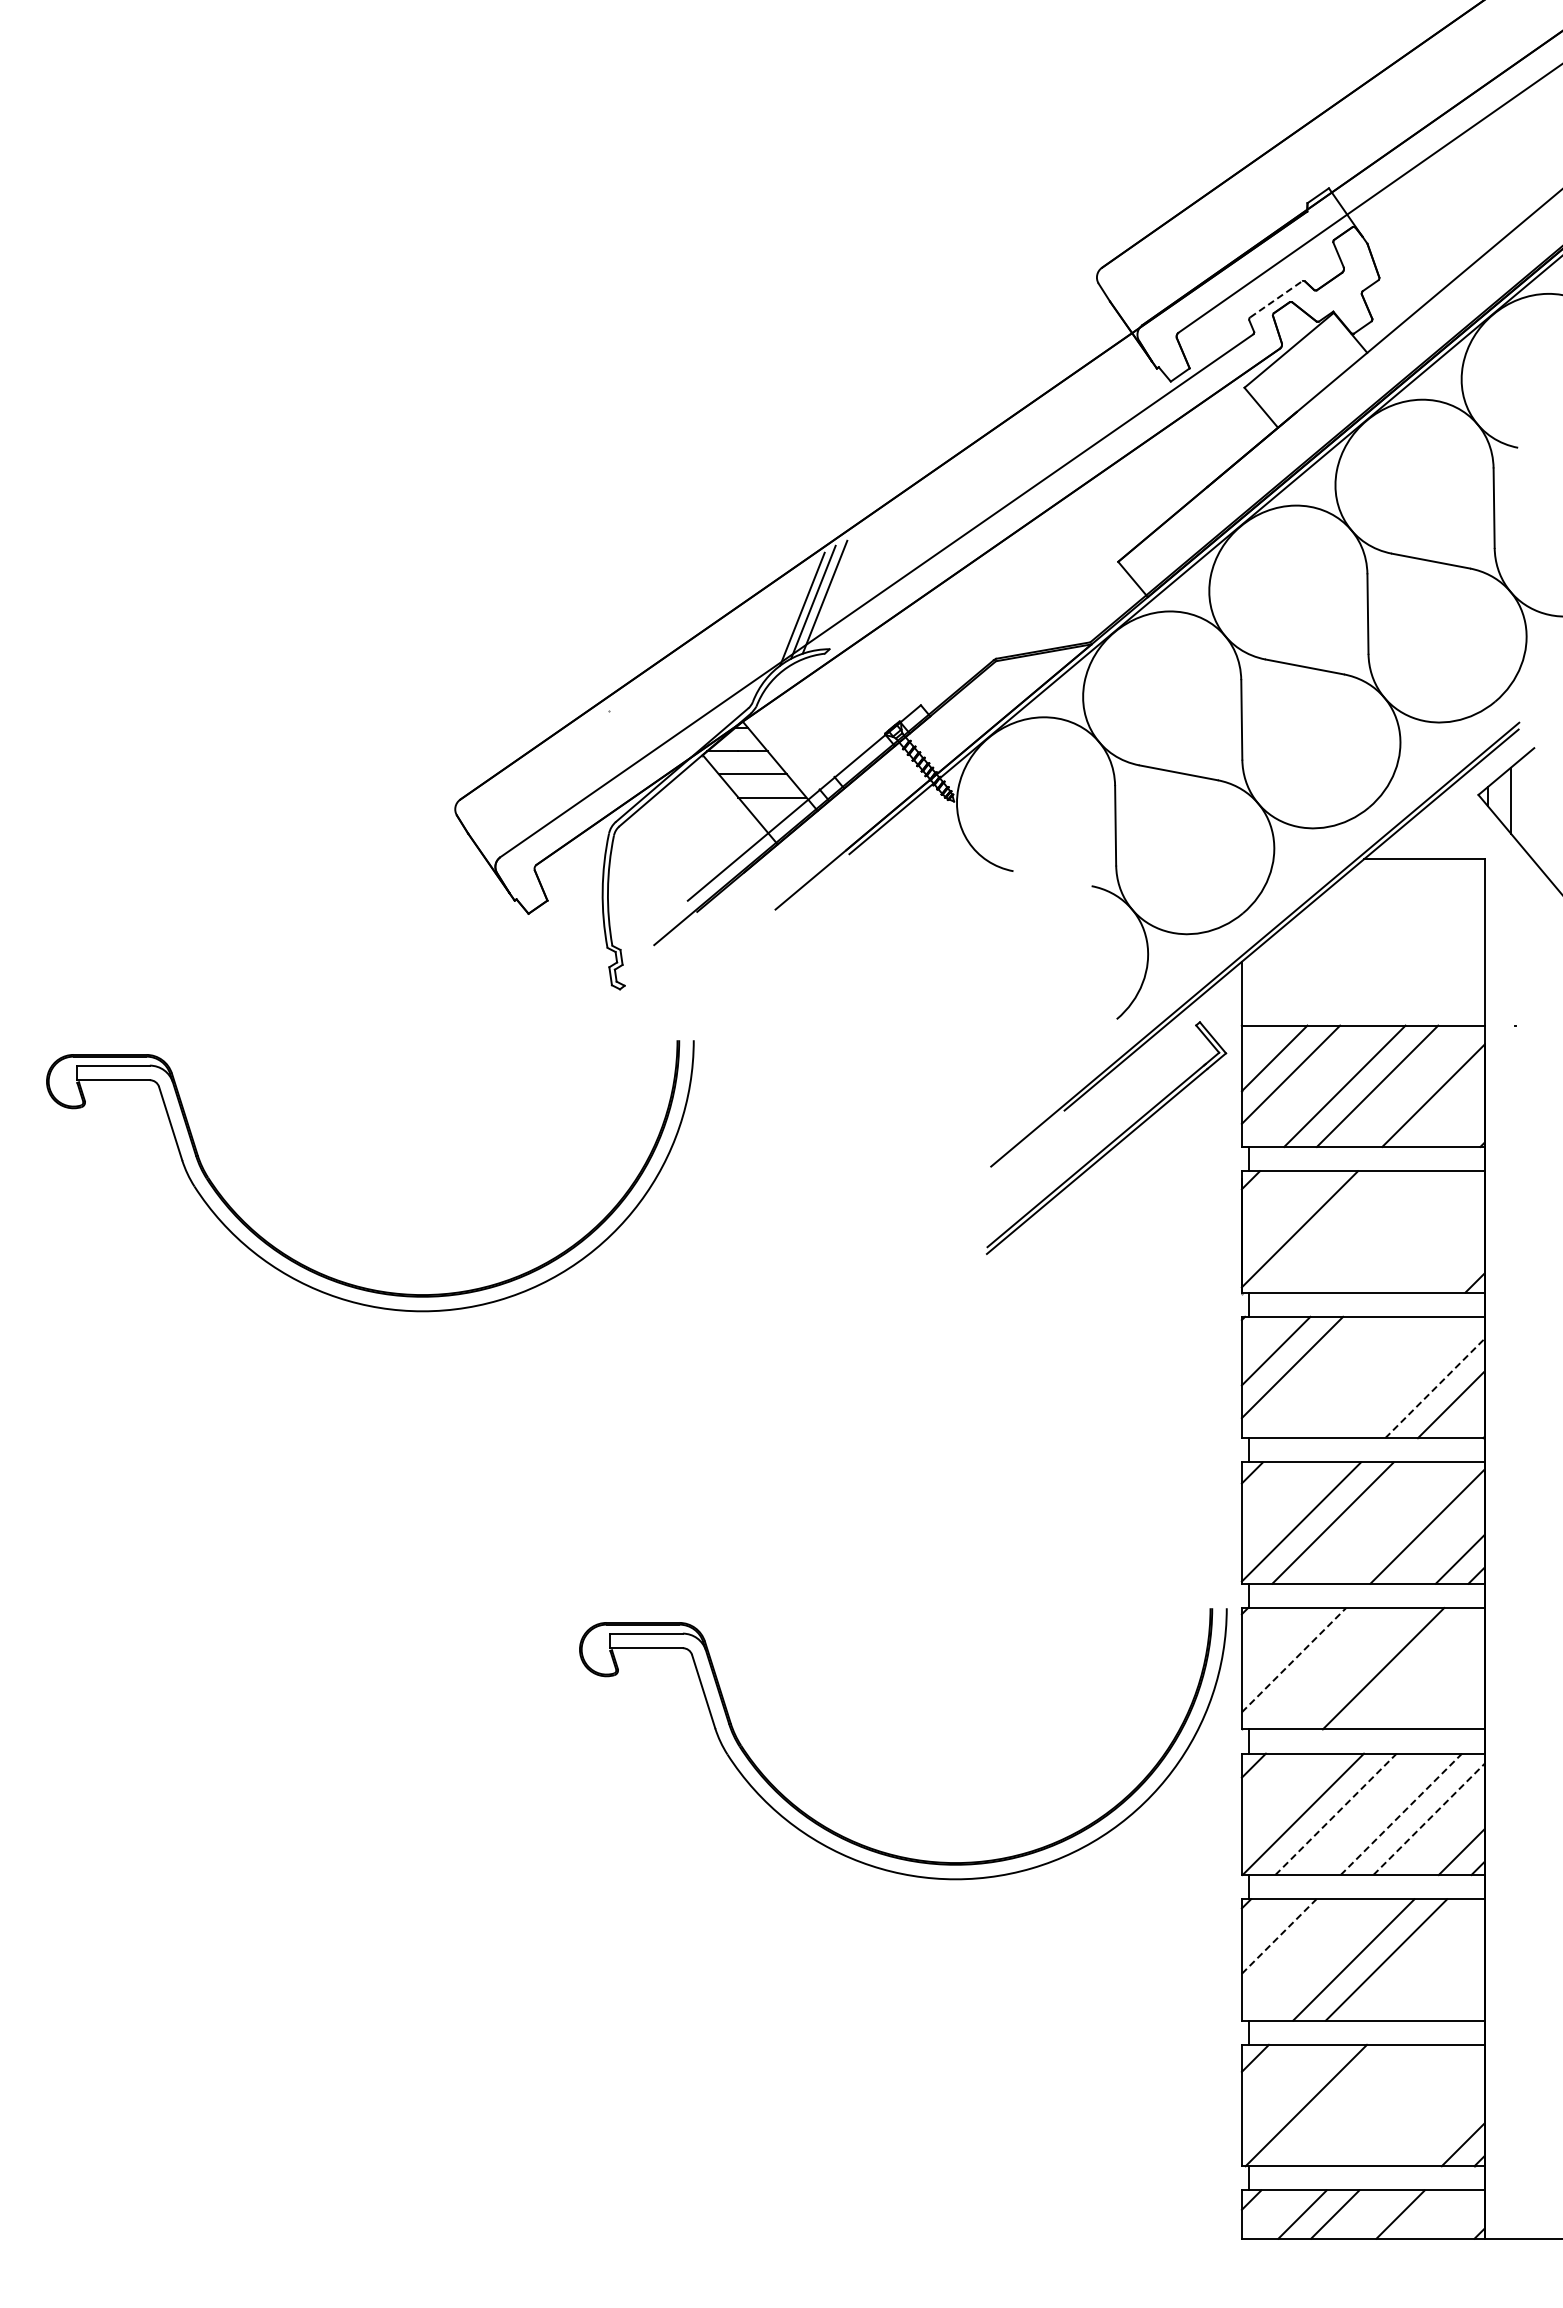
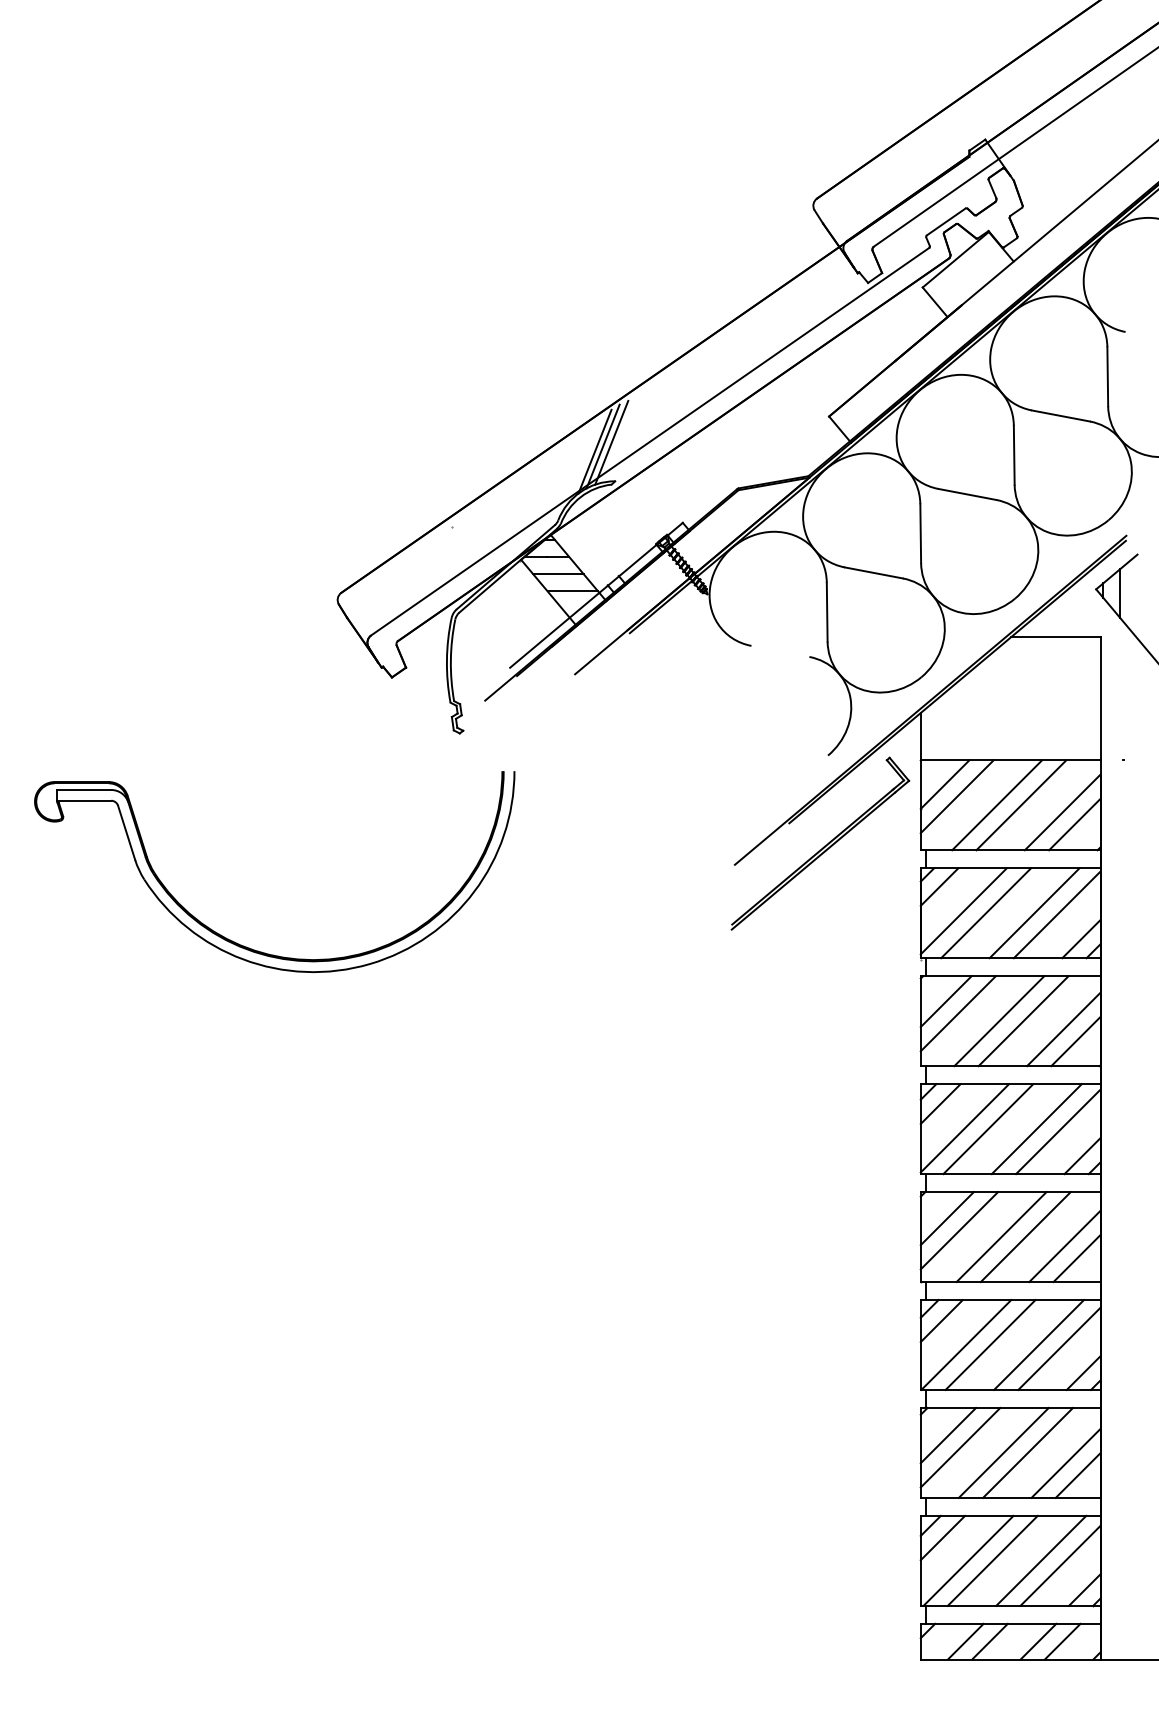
line: (1276, 299) -> (946, 222), dashed -> solid
line: (1449, 1111) -> (1074, 823), added
line: (1266, 1196) -> (939, 887), added
line: (1329, 1231) -> (985, 912), added
line: (1395, 1231) -> (1034, 912), added
line: (1425, 1233) -> (1056, 914), added
line: (1458, 1266) -> (1081, 938), added
line: (1347, 1377) -> (999, 1021), added
line: (1380, 1377) -> (1023, 1021), added
line: (1435, 1388) -> (1064, 1029), dashed -> solid
line: (1268, 1489) -> (940, 1104), added
line: (1398, 1522) -> (1036, 1128), added
line: (1277, 1643) -> (947, 1218), added
line: (1294, 1660) -> (959, 1230), dashed -> solid
line: (1350, 1668) -> (1001, 1236), added
line: (1436, 1681) -> (1065, 1246), added
line: (1452, 1697) -> (1076, 1258), added
line: (1269, 1781) -> (941, 1320), added
line: (1336, 1814) -> (990, 1345), dashed -> solid
line: (1401, 1814) -> (1039, 1345), dashed -> solid
line: (1429, 1819) -> (1059, 1348), dashed -> solid
part: (866, 1845) -> (642, 1368), removed
line: (1279, 1936) -> (948, 1435), dashed -> solid
line: (1295, 1952) -> (960, 1447), added
line: (1437, 1973) -> (1065, 1462), added
line: (1453, 1989) -> (1077, 1474), added
line: (1271, 2074) -> (942, 1537), added
line: (1338, 2105) -> (992, 1560), added
line: (1404, 2105) -> (1041, 1560), added
line: (1430, 2112) -> (1060, 1566), added
line: (1433, 2214) -> (1062, 1641), added

